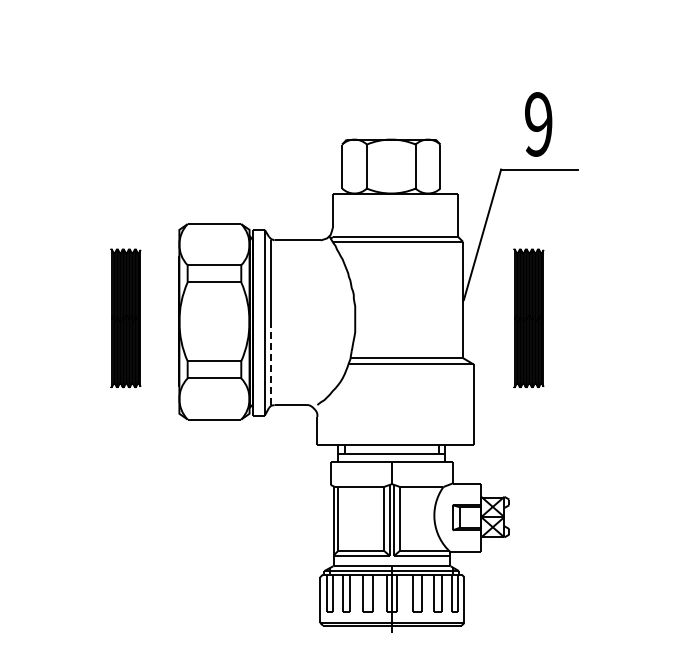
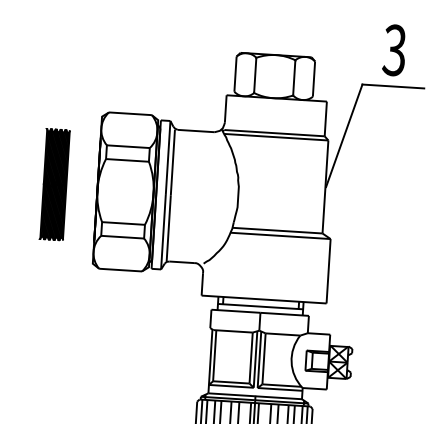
text: (538, 124) -> (394, 50), 9 -> 3
part: (528, 318) -> (376, 205), removed
line: (271, 363) -> (169, 228), dashed -> solid

